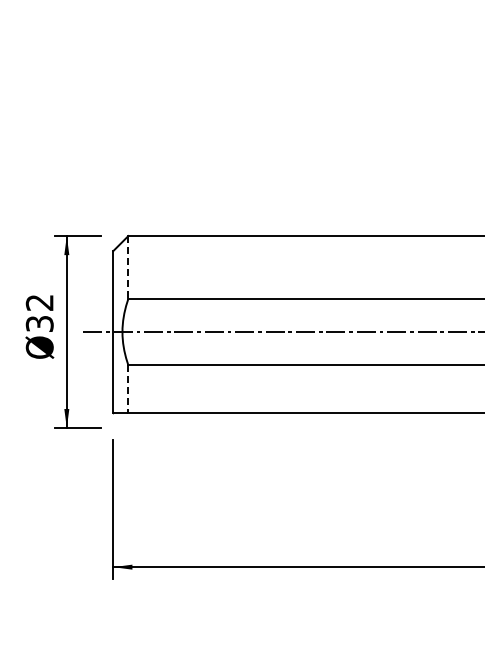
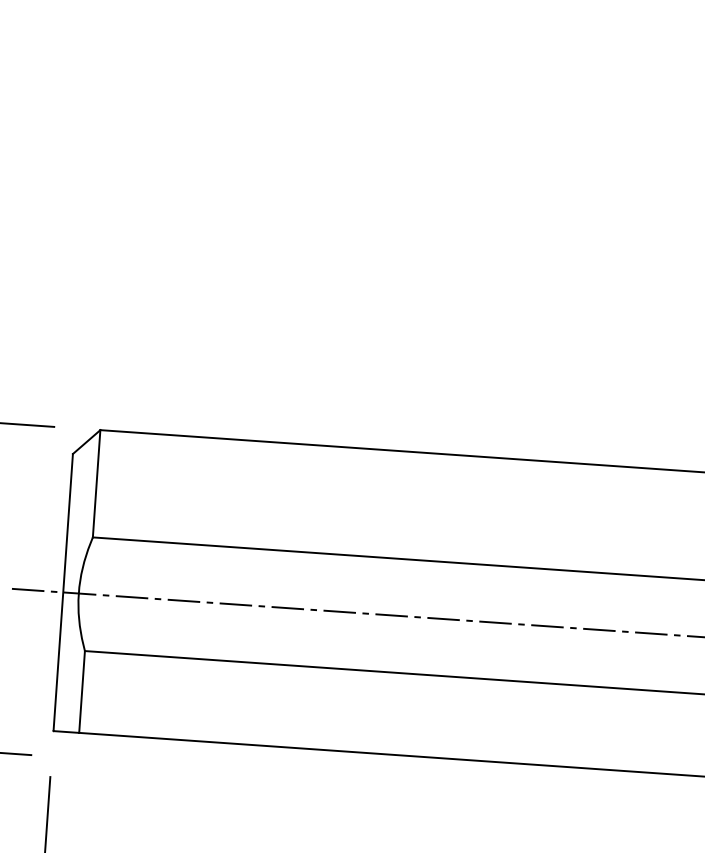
line: (128, 267) -> (96, 483), dashed -> solid
line: (128, 389) -> (82, 692), dashed -> solid

